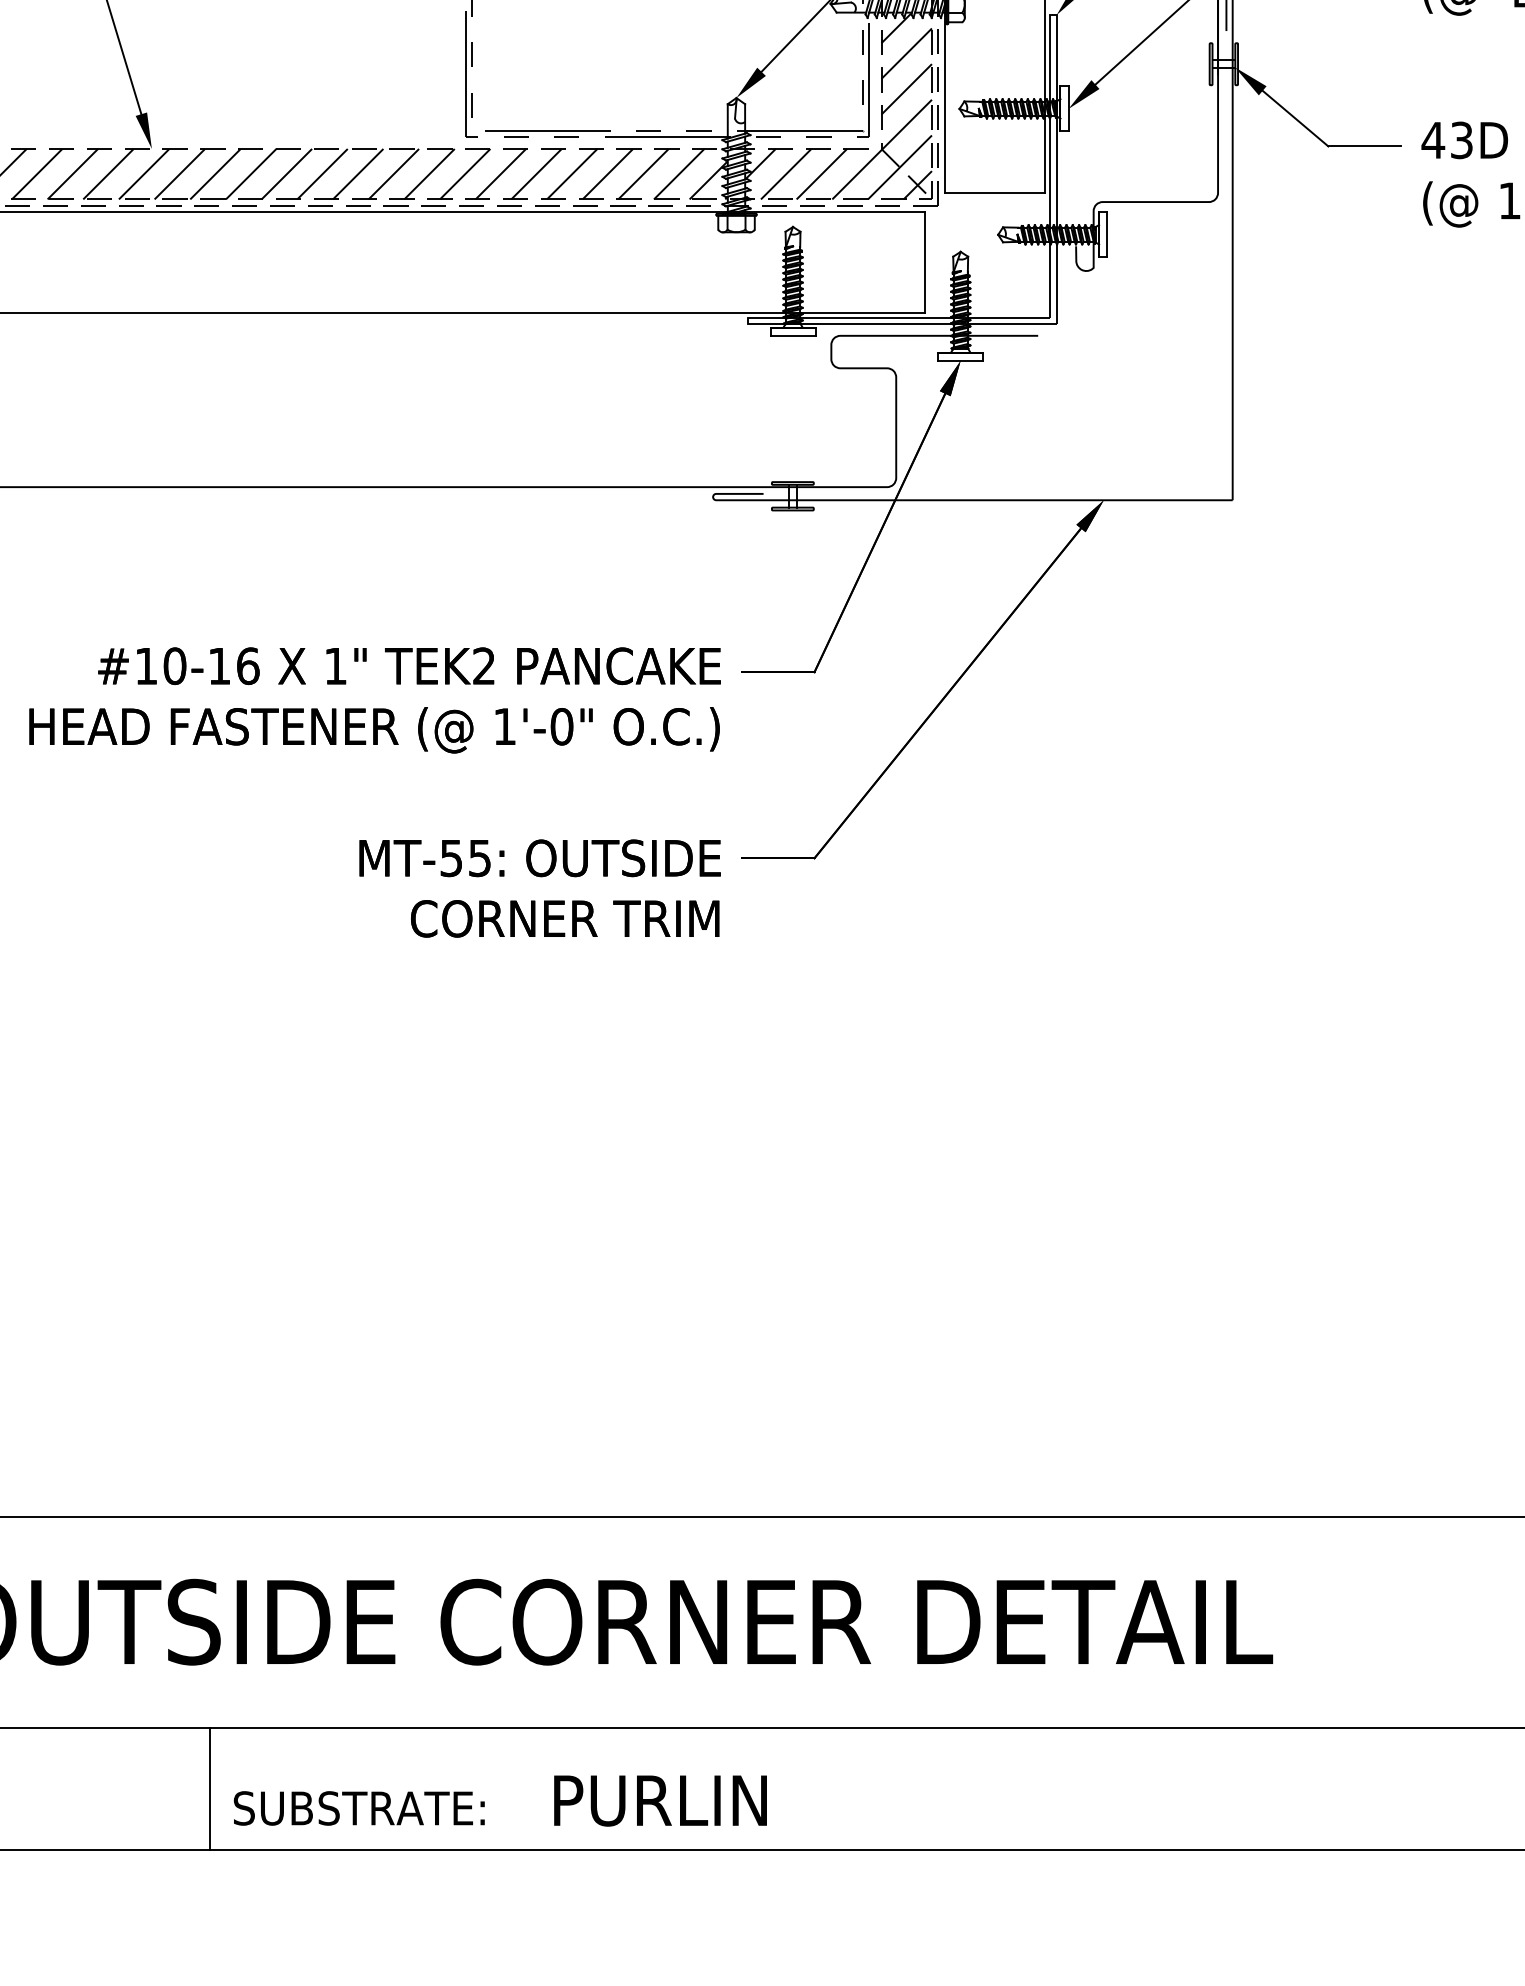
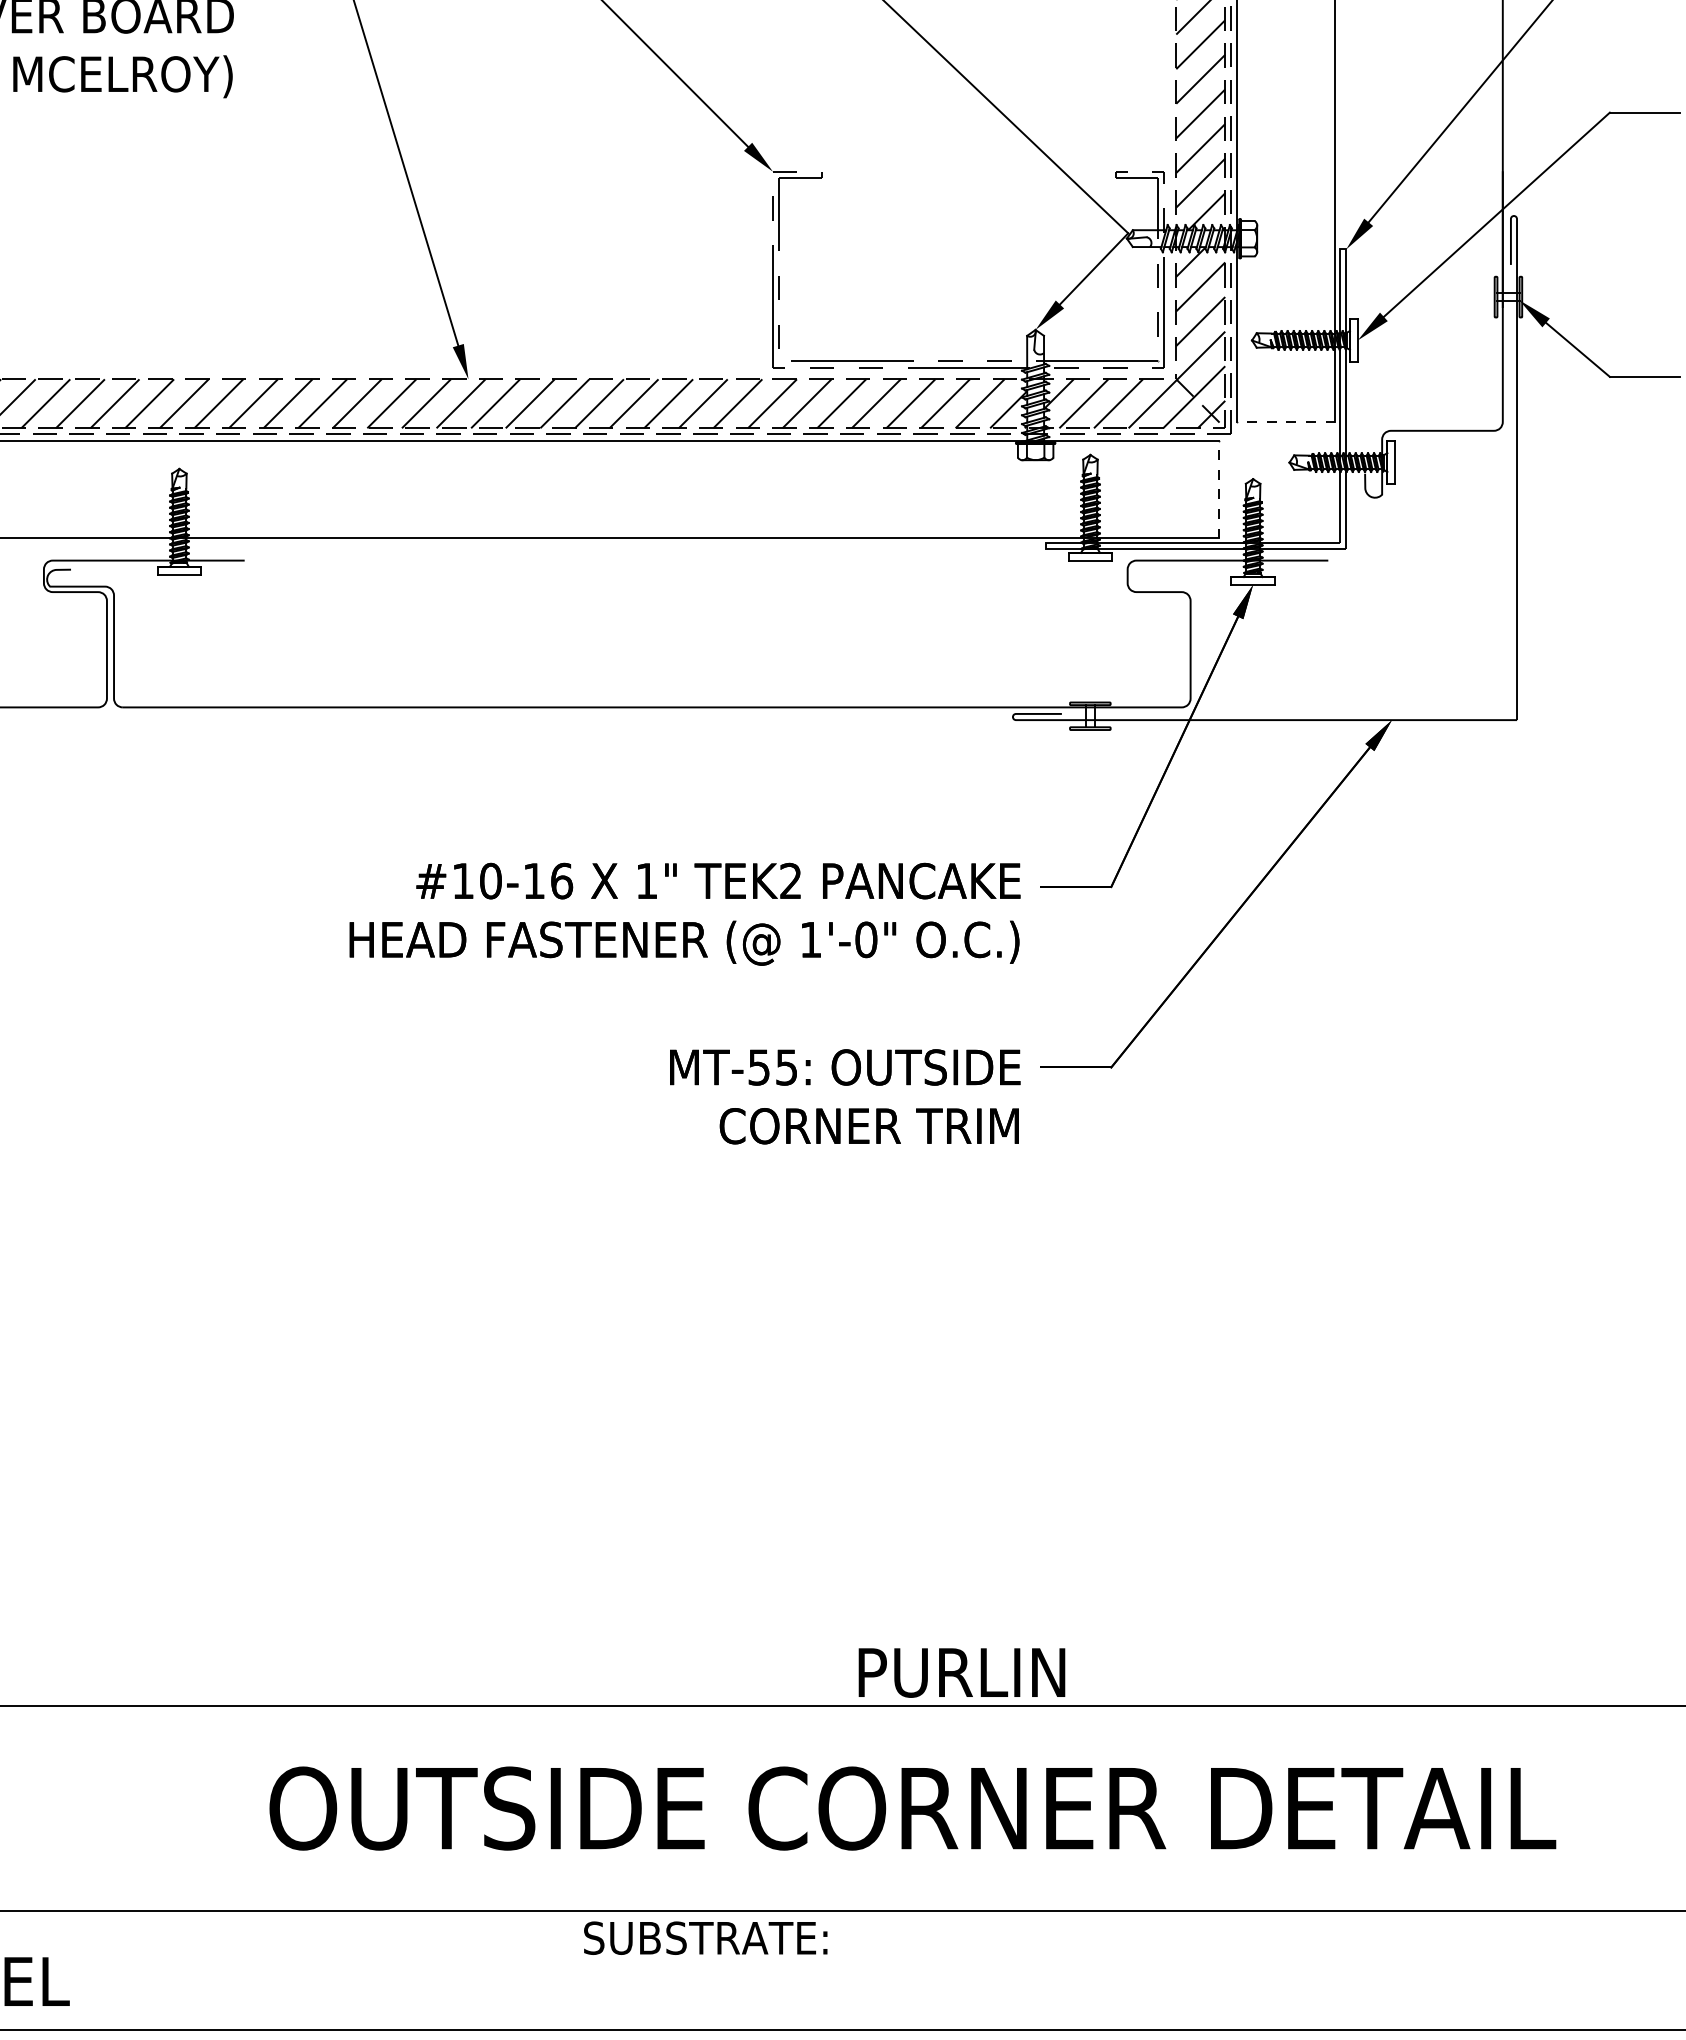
line: (995, 192) -> (1286, 421), solid -> dashed
line: (924, 262) -> (1218, 489), solid -> dashed
line: (209, 1788) -> (524, 1969), removed
text: (660, 1800) -> (961, 1672), moved
text: (359, 1807) -> (705, 1937), moved

